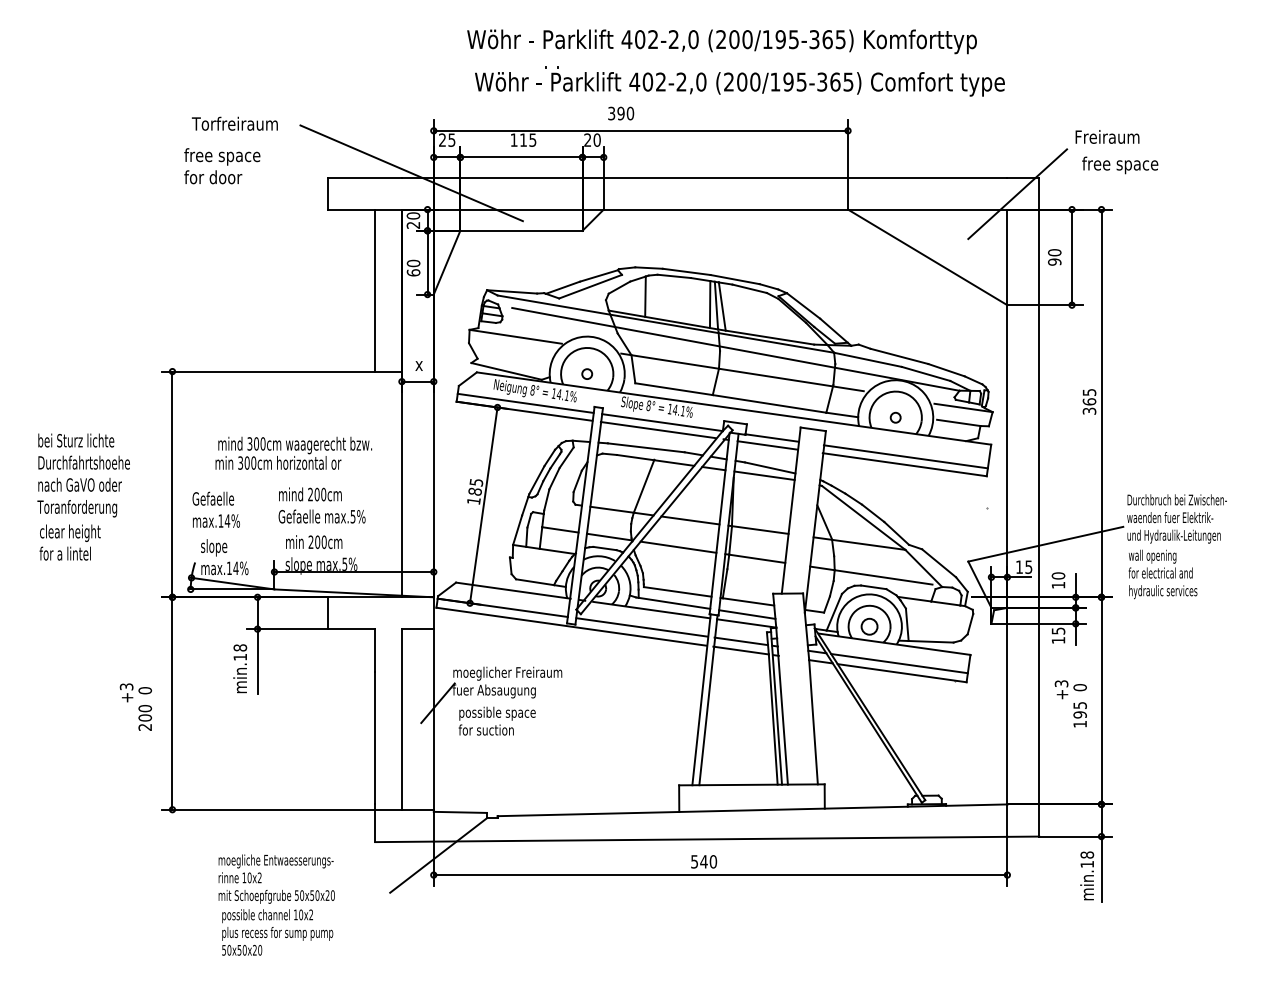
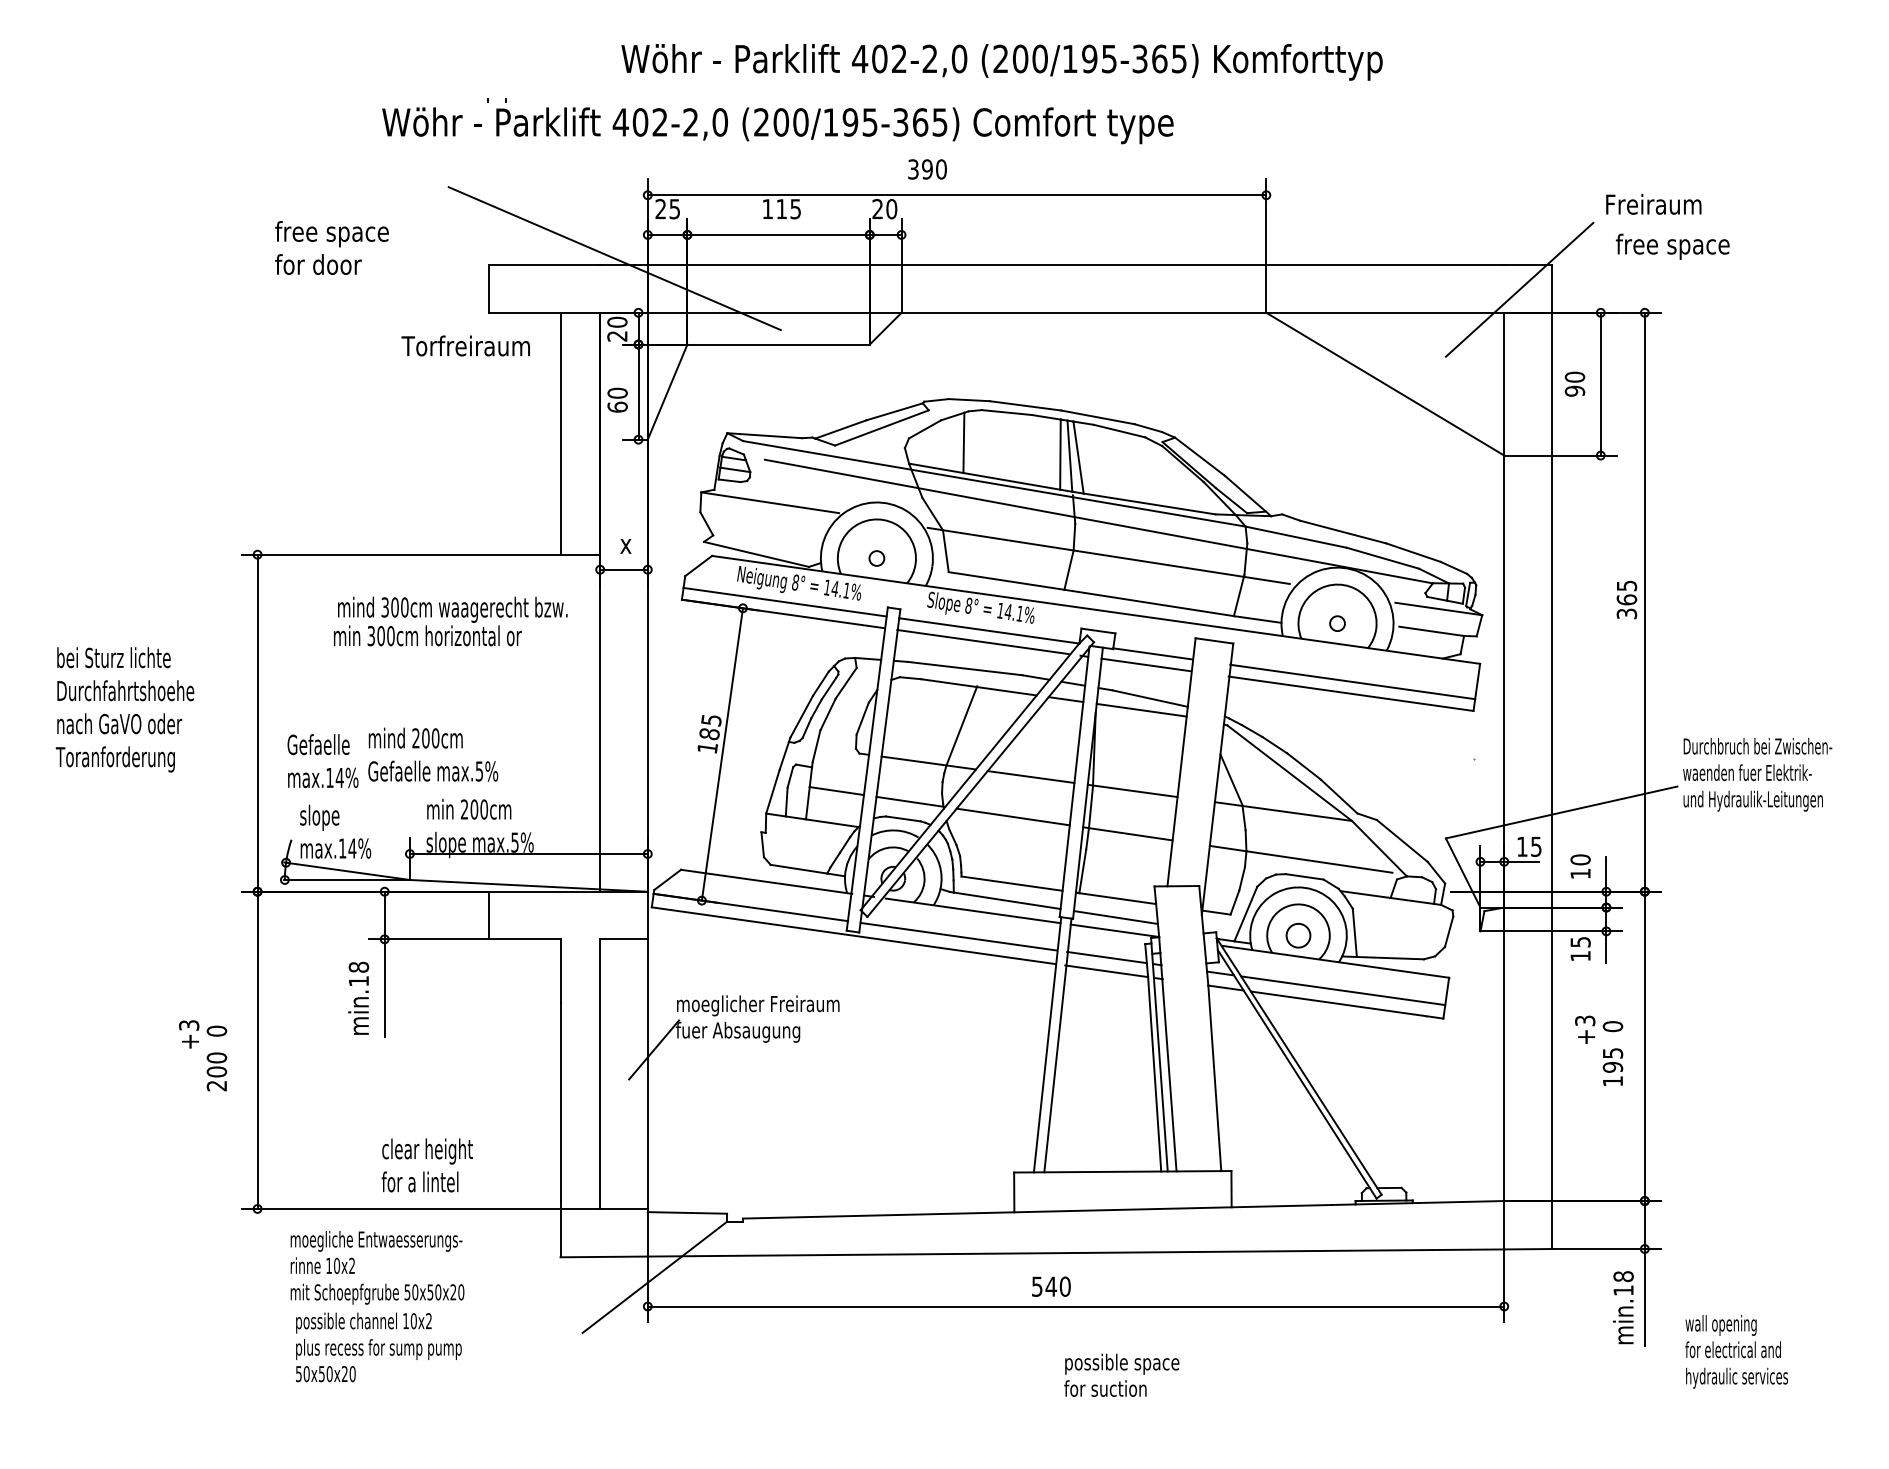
text: (721, 41) -> (1001, 61), moved
part: (739, 81) -> (777, 121), moved
text: (234, 123) -> (465, 345), moved
text: (293, 452) -> (450, 620), moved
text: (321, 505) -> (432, 754), moved
text: (69, 542) -> (426, 1165), moved
text: (1162, 574) -> (1735, 1351), moved
text: (496, 720) -> (1120, 1374), moved
text: (276, 904) -> (377, 1305), moved

